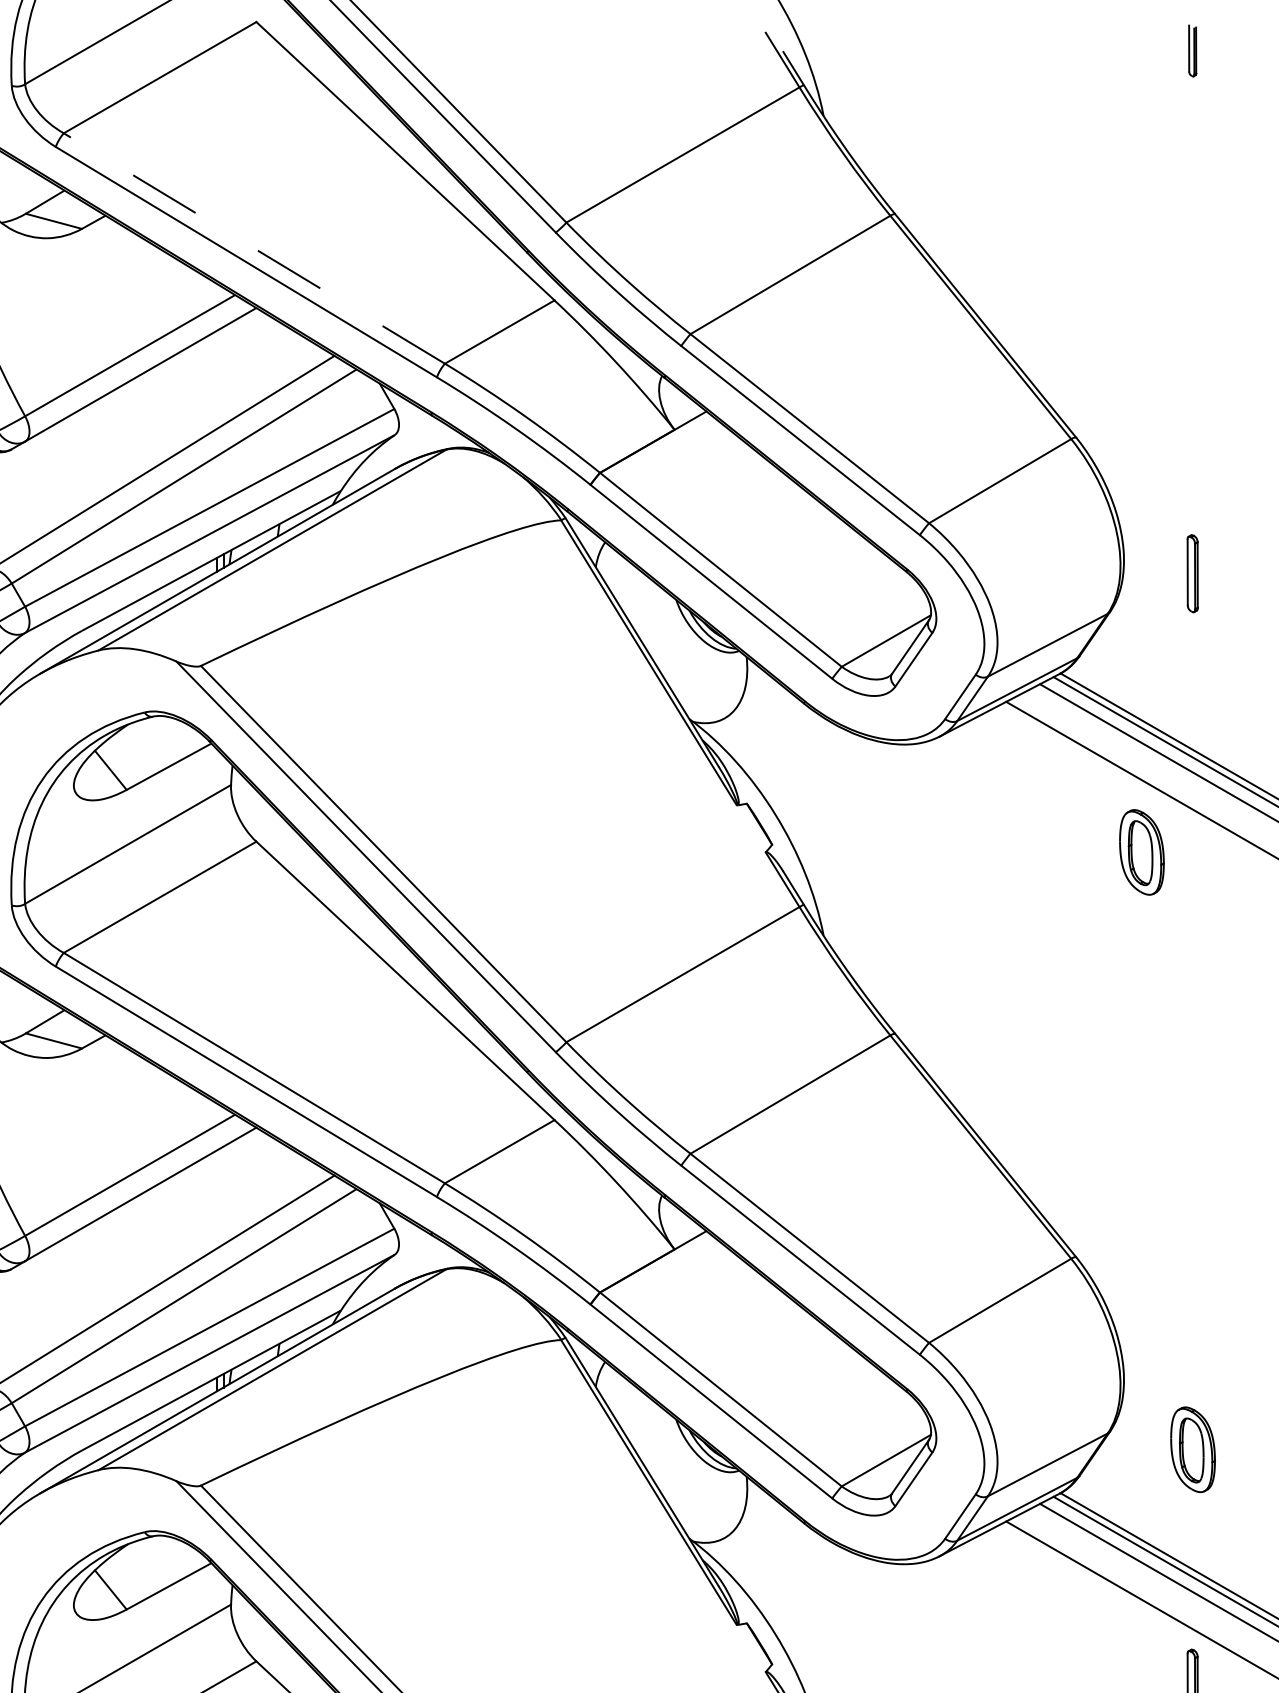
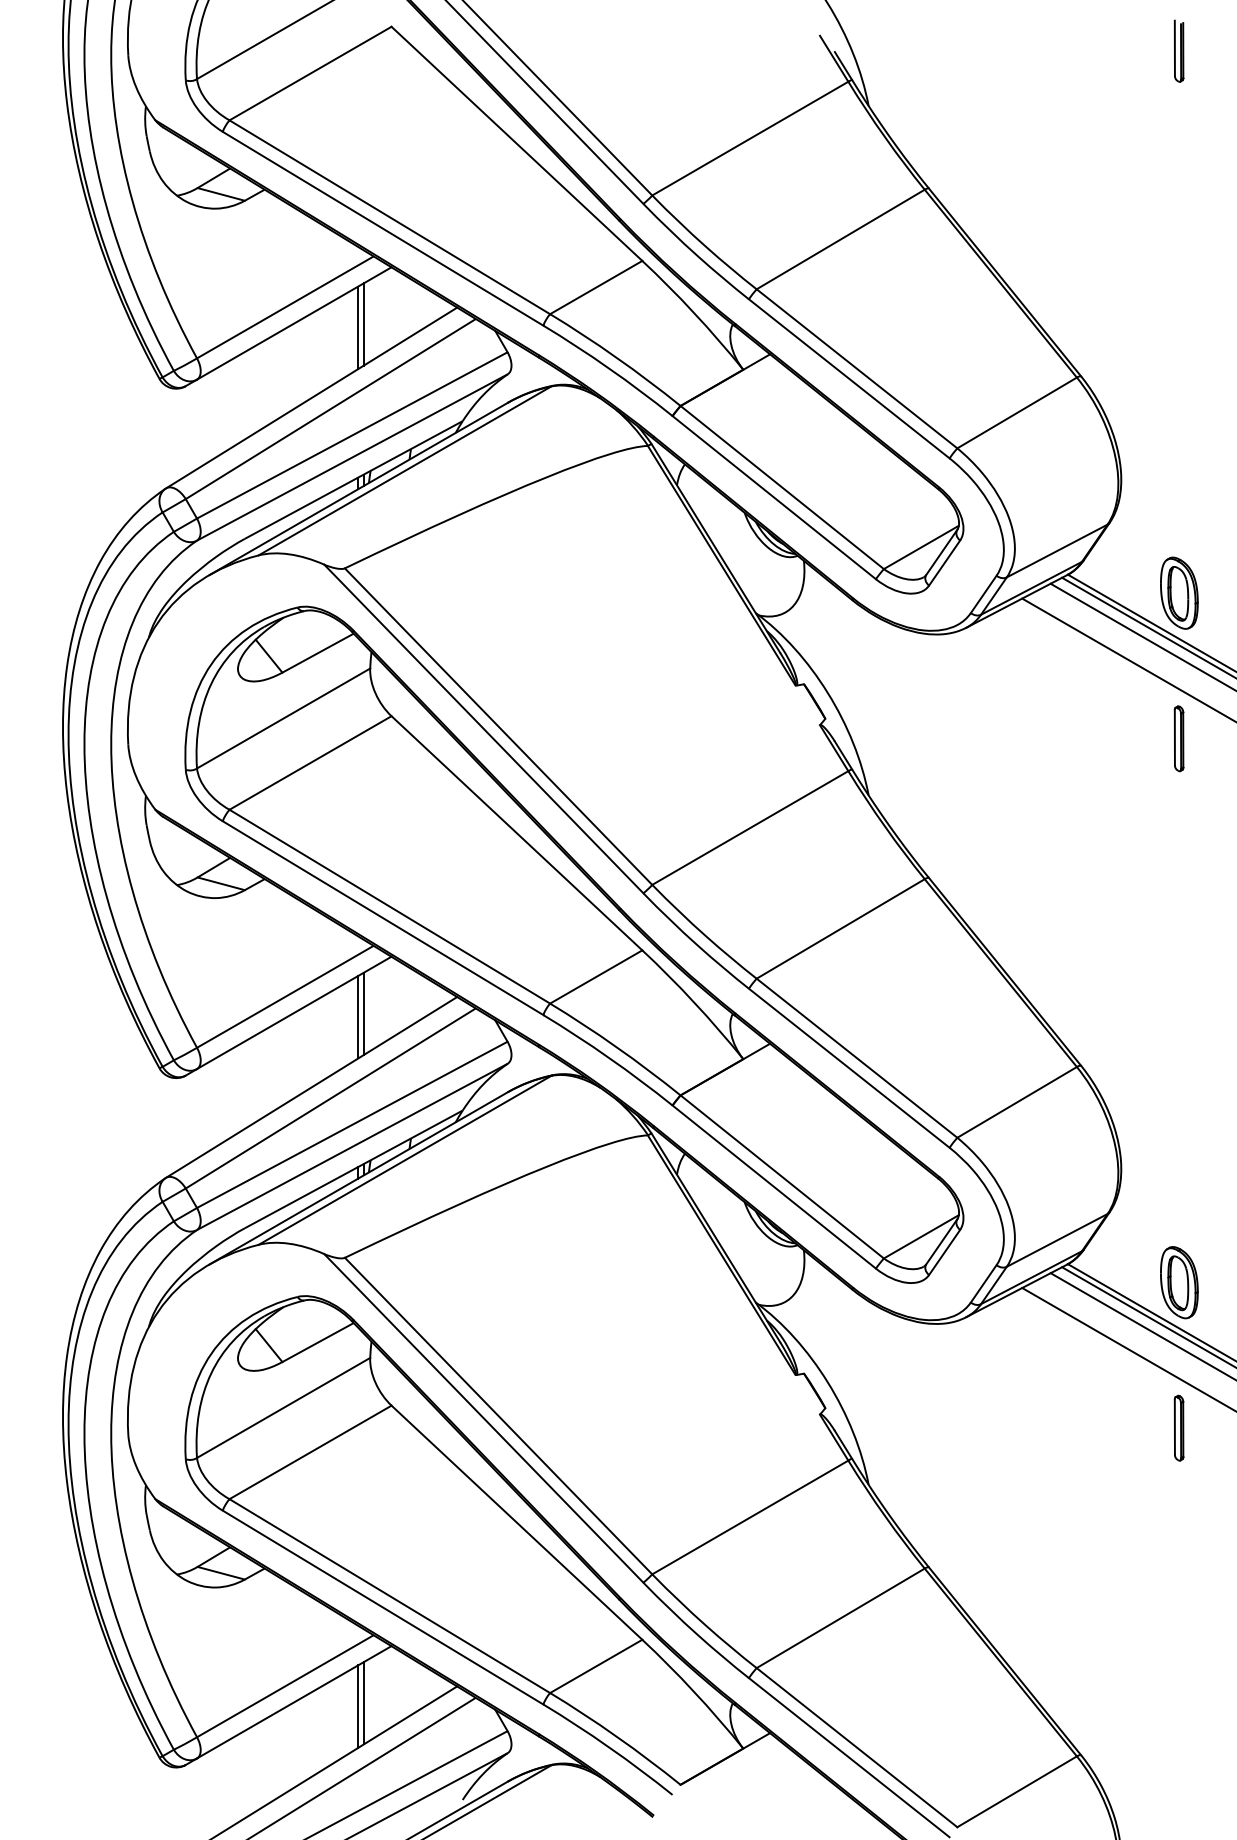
part: (1192, 50) -> (1178, 50), size x1.43
line: (253, 248) -> (389, 217), dashed -> solid
line: (223, 375) -> (363, 324), added
line: (217, 379) -> (358, 327), added
part: (1192, 573) -> (1178, 738), moved
part: (1142, 851) -> (1179, 592), moved
line: (223, 1195) -> (363, 1013), added
line: (217, 1198) -> (358, 1016), added
part: (1193, 1449) -> (1179, 1282), moved

